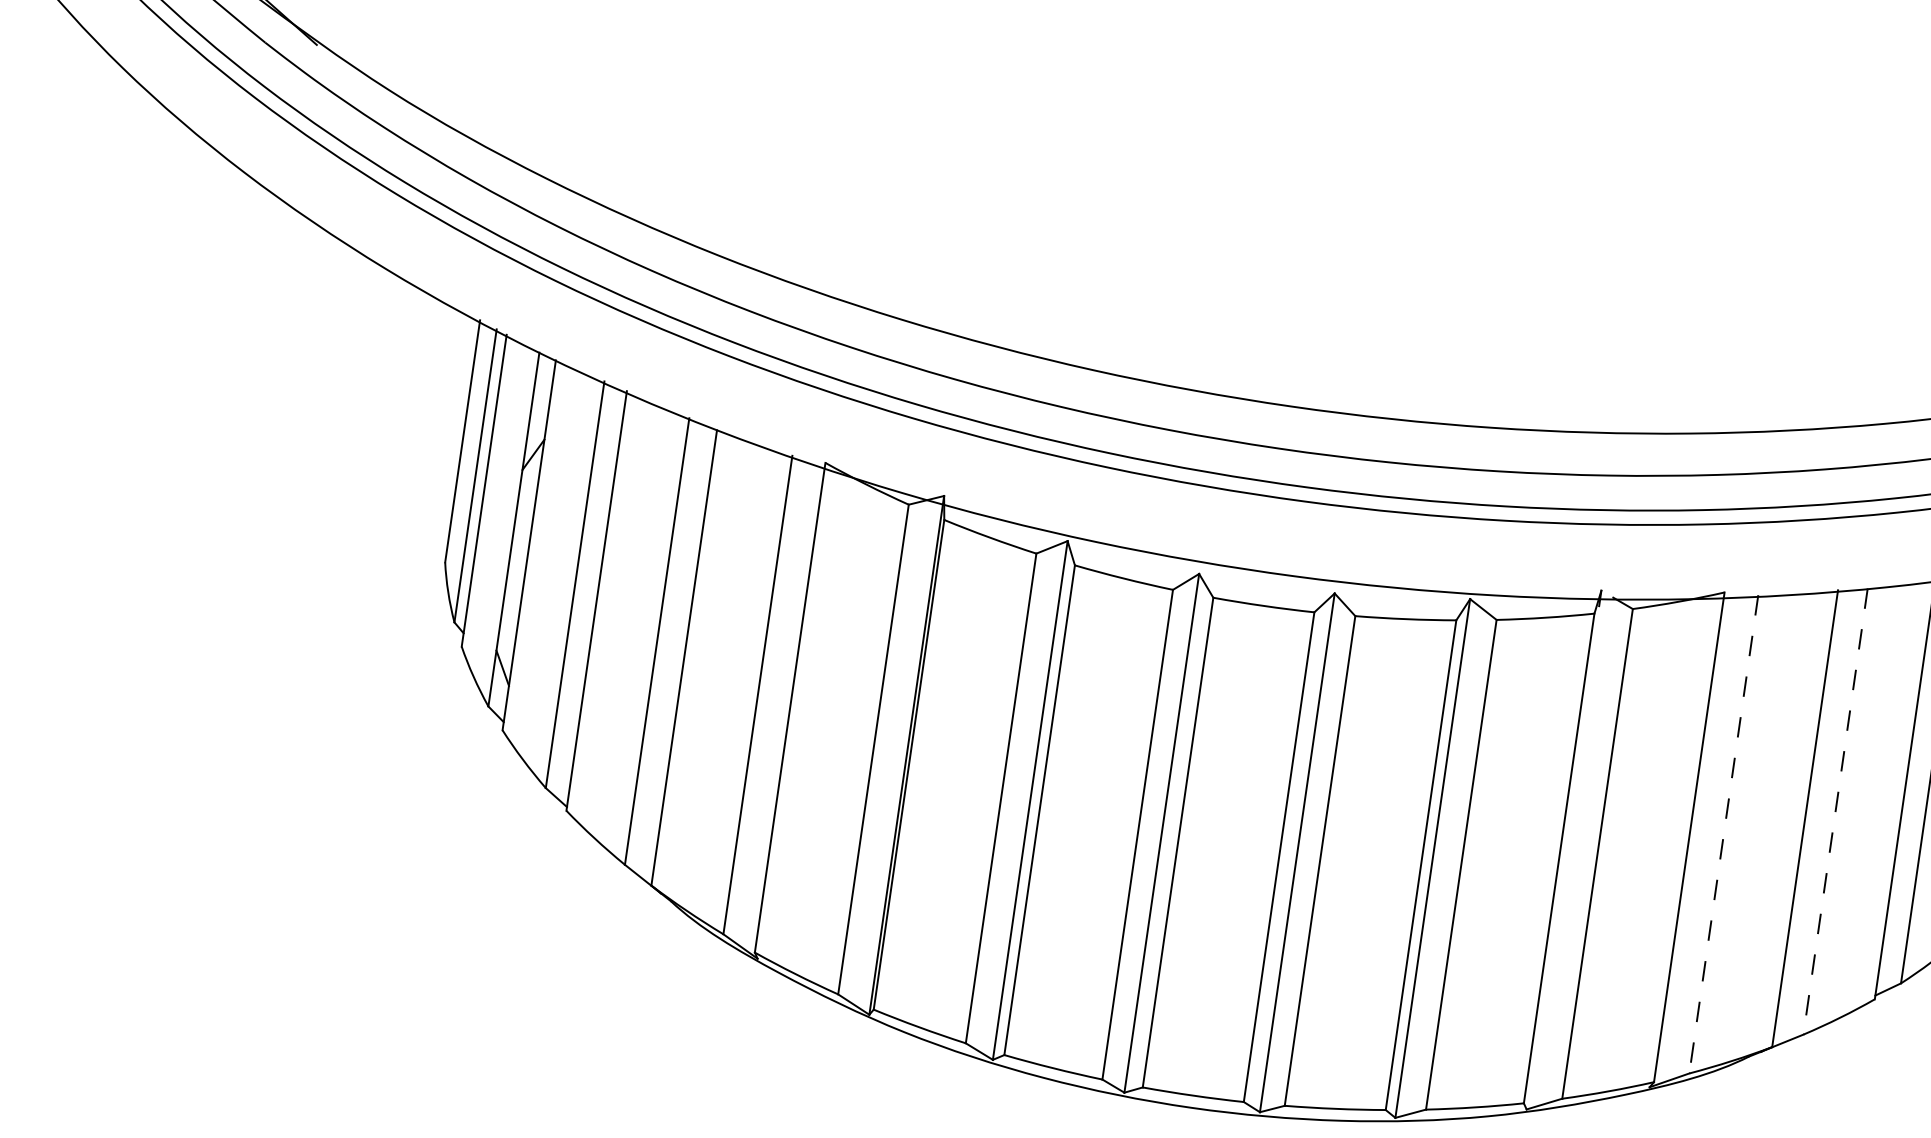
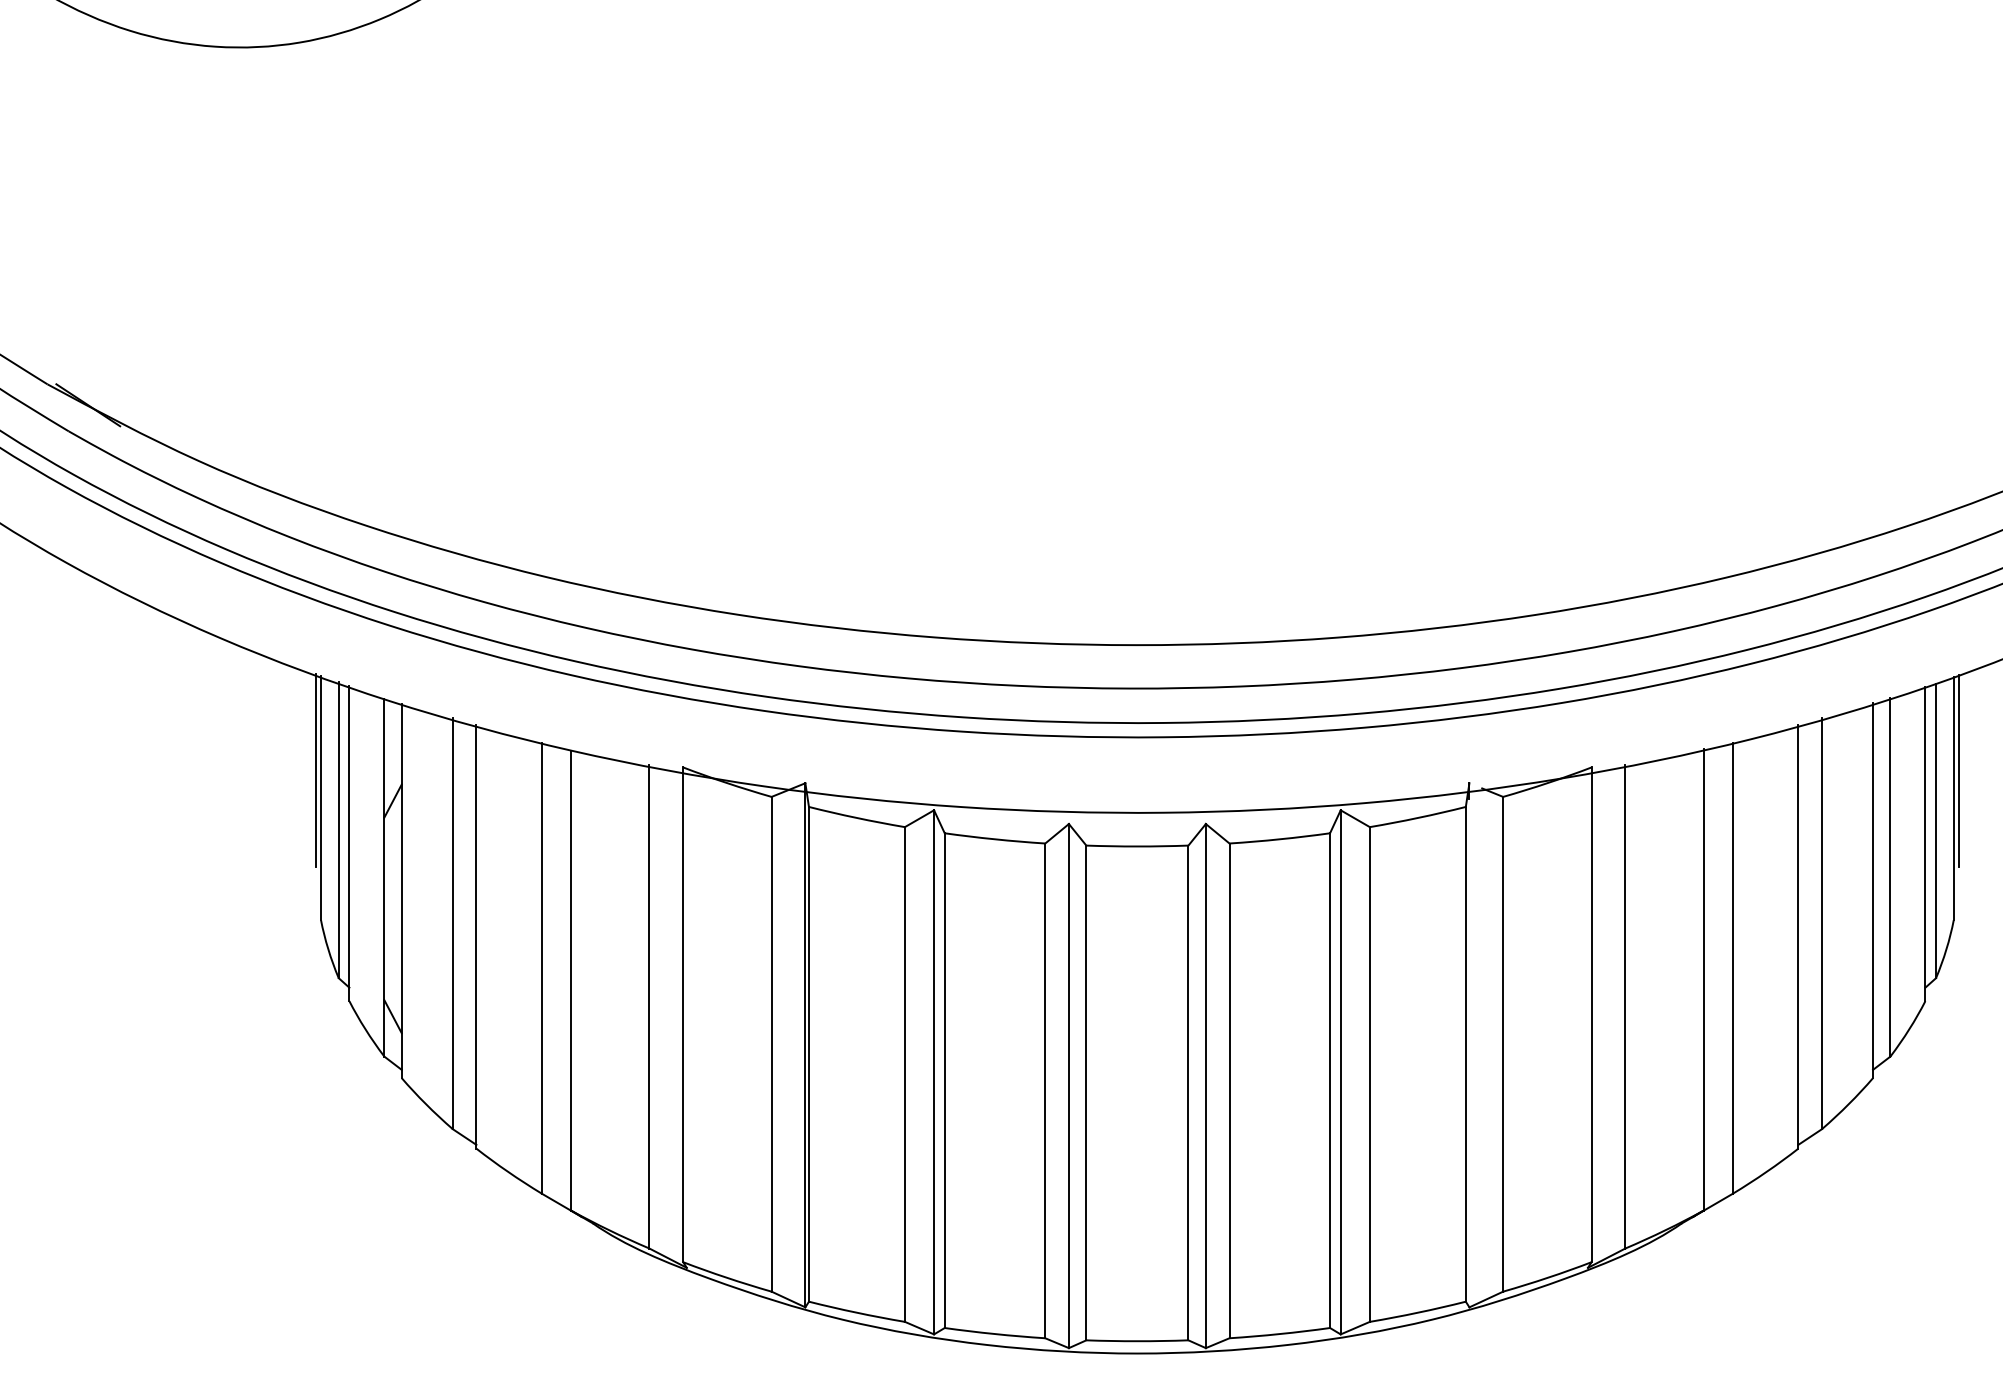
line: (461, 412) -> (315, 769), added
line: (1835, 811) -> (1732, 968), dashed -> solid
line: (1724, 833) -> (1625, 1006), dashed -> solid

